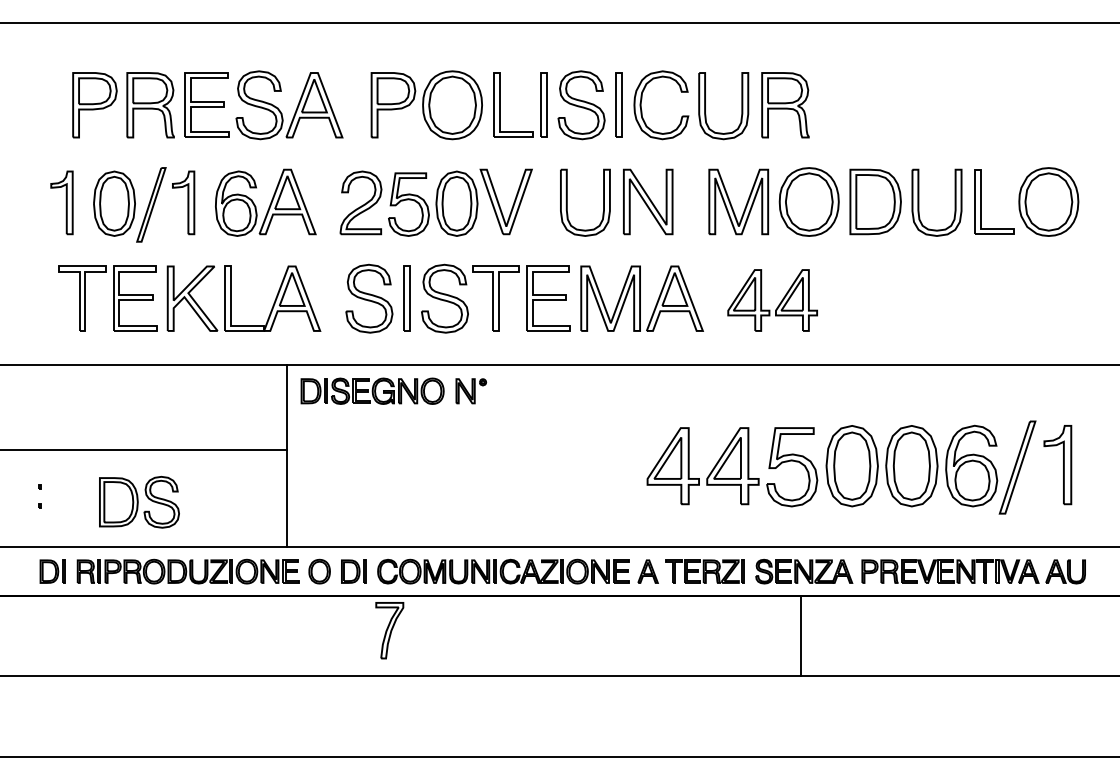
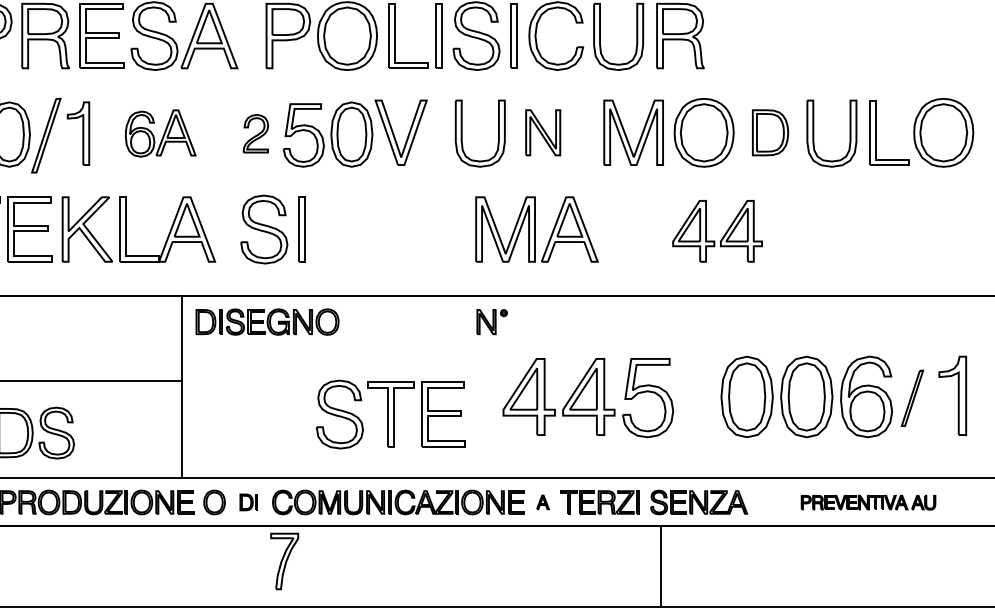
part: (648, 201) -> (543, 132), size x0.7
part: (875, 201) -> (770, 132), size x0.7
part: (265, 202) -> (160, 133), size x0.7
part: (360, 202) -> (255, 133), size x0.6
part: (495, 298) -> (390, 414), moved
part: (778, 304) -> (723, 235), moved
part: (471, 391) -> (492, 322), moved
part: (732, 467) -> (588, 398), moved
part: (1017, 467) -> (912, 398), size x0.6
part: (353, 571) -> (248, 502), size x0.7
part: (647, 571) -> (542, 502), size x0.6
part: (973, 571) -> (868, 502), size x0.6
line: (800, 635) -> (660, 566), moved

